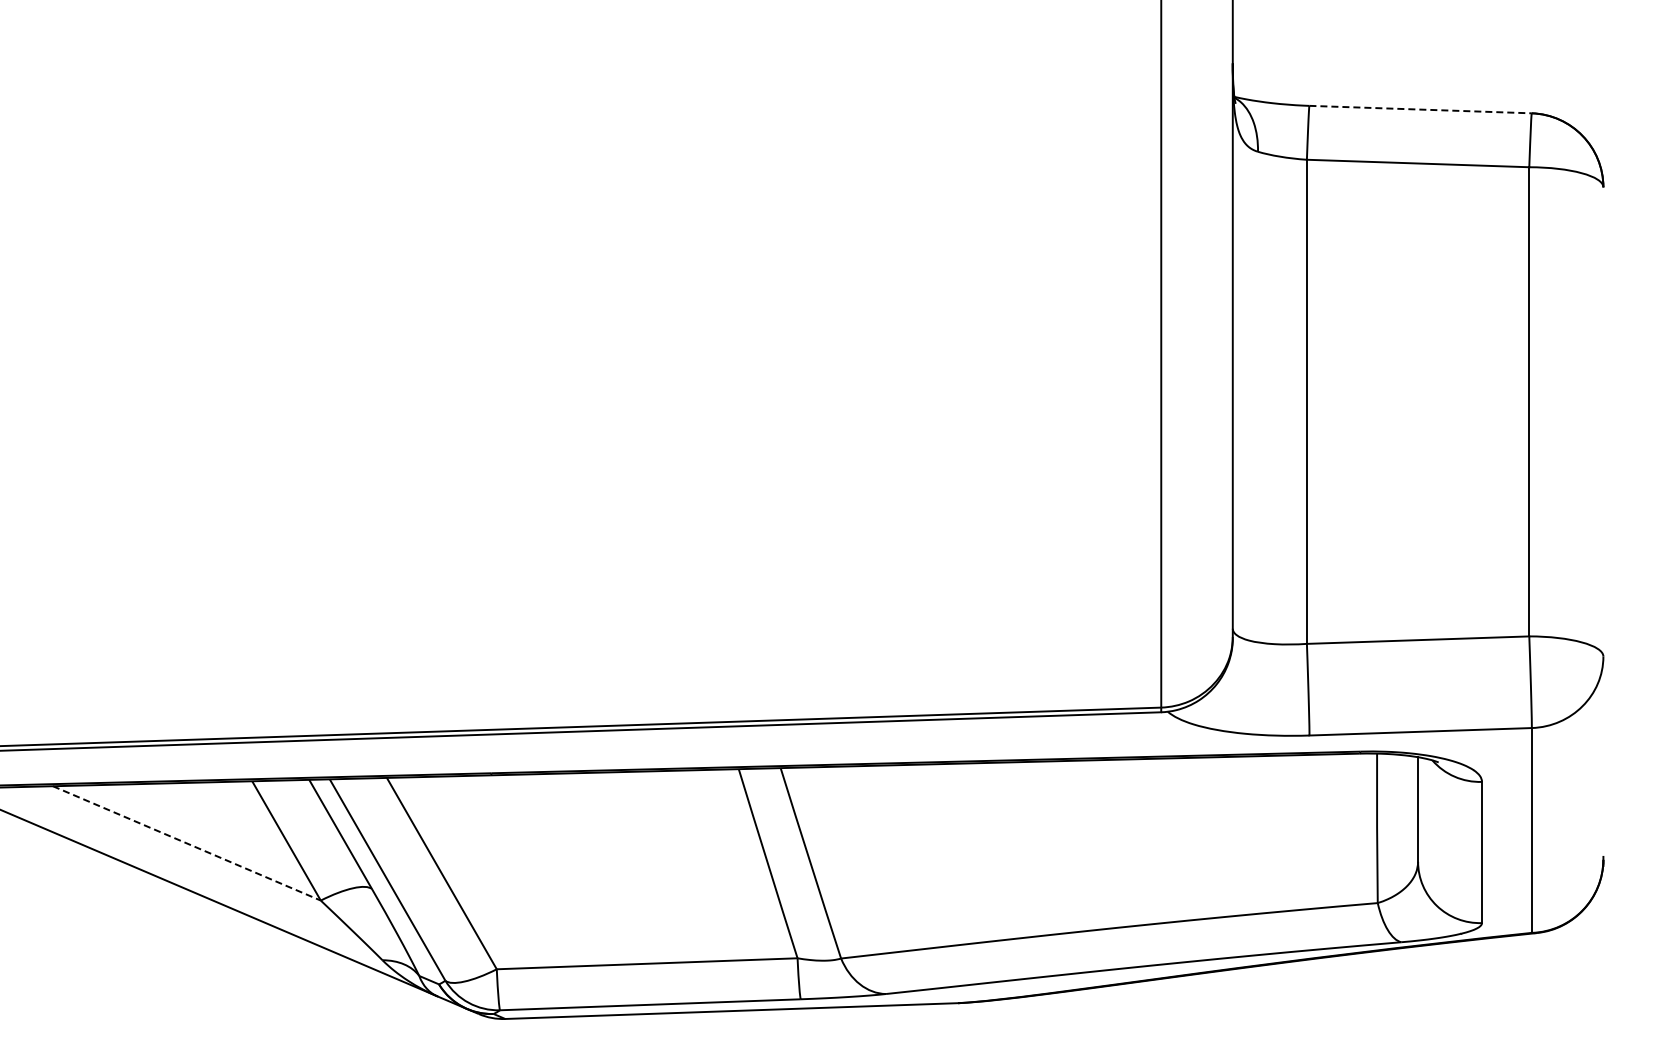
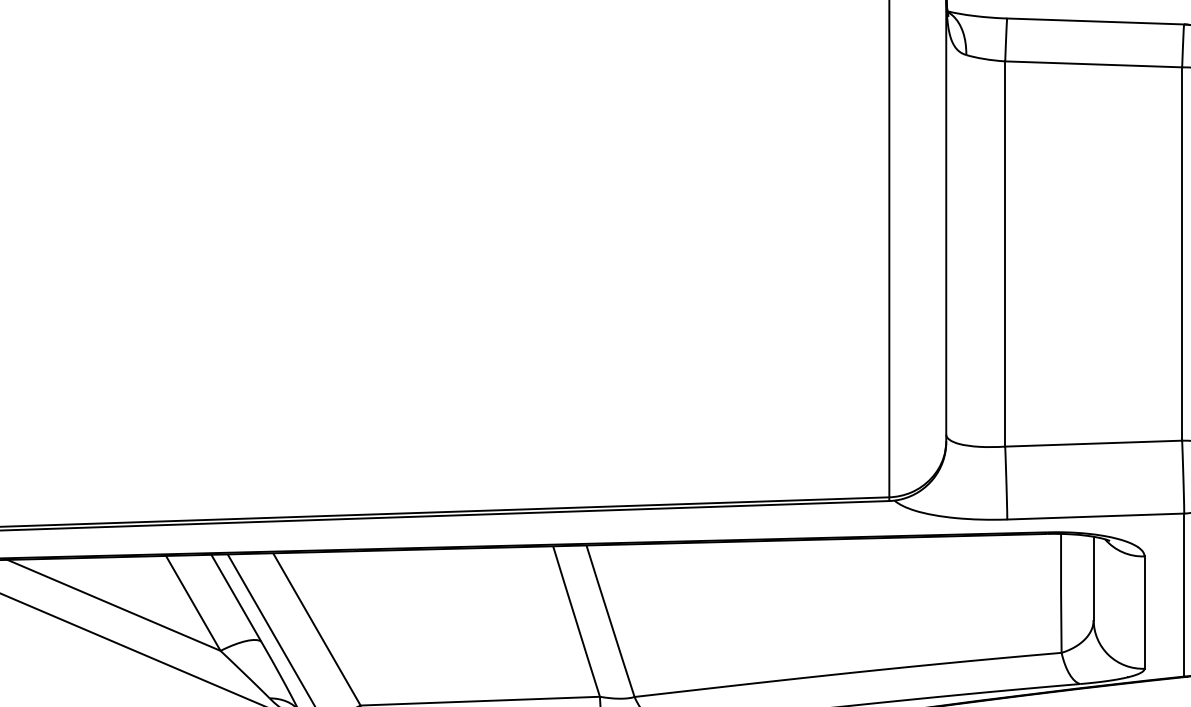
line: (1421, 109) -> (1096, 21), dashed -> solid
line: (186, 843) -> (113, 605), dashed -> solid

